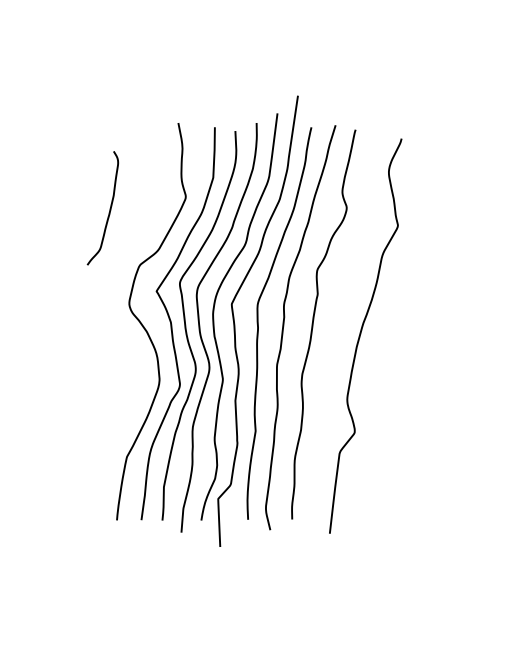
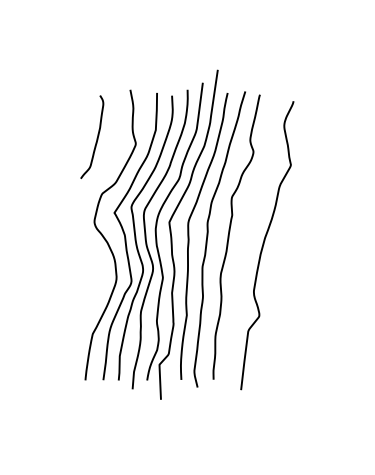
curve: (108, 210) -> (96, 138), moved

